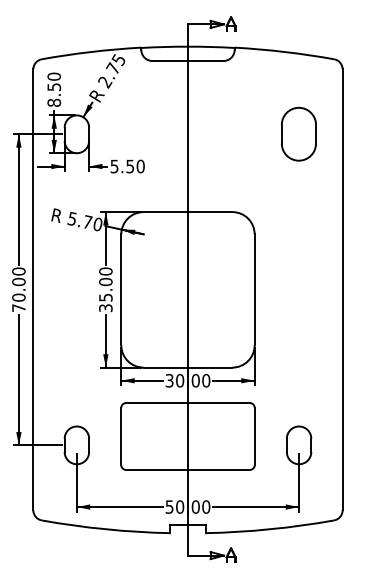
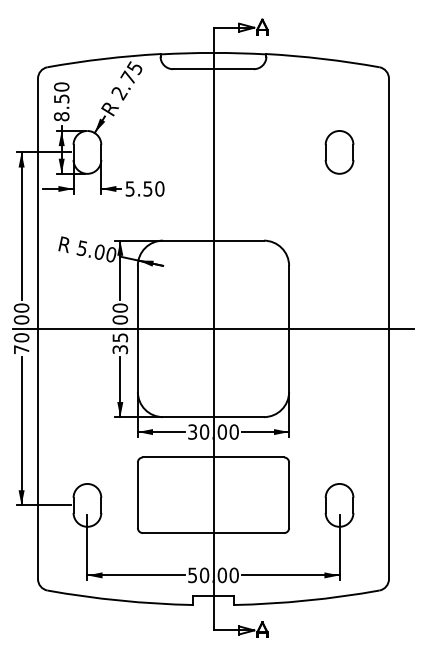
part: (299, 134) -> (340, 152), size x0.71
text: (87, 221) -> (99, 251), 5.70 -> 5.00
line: (187, 289) -> (212, 328), added

